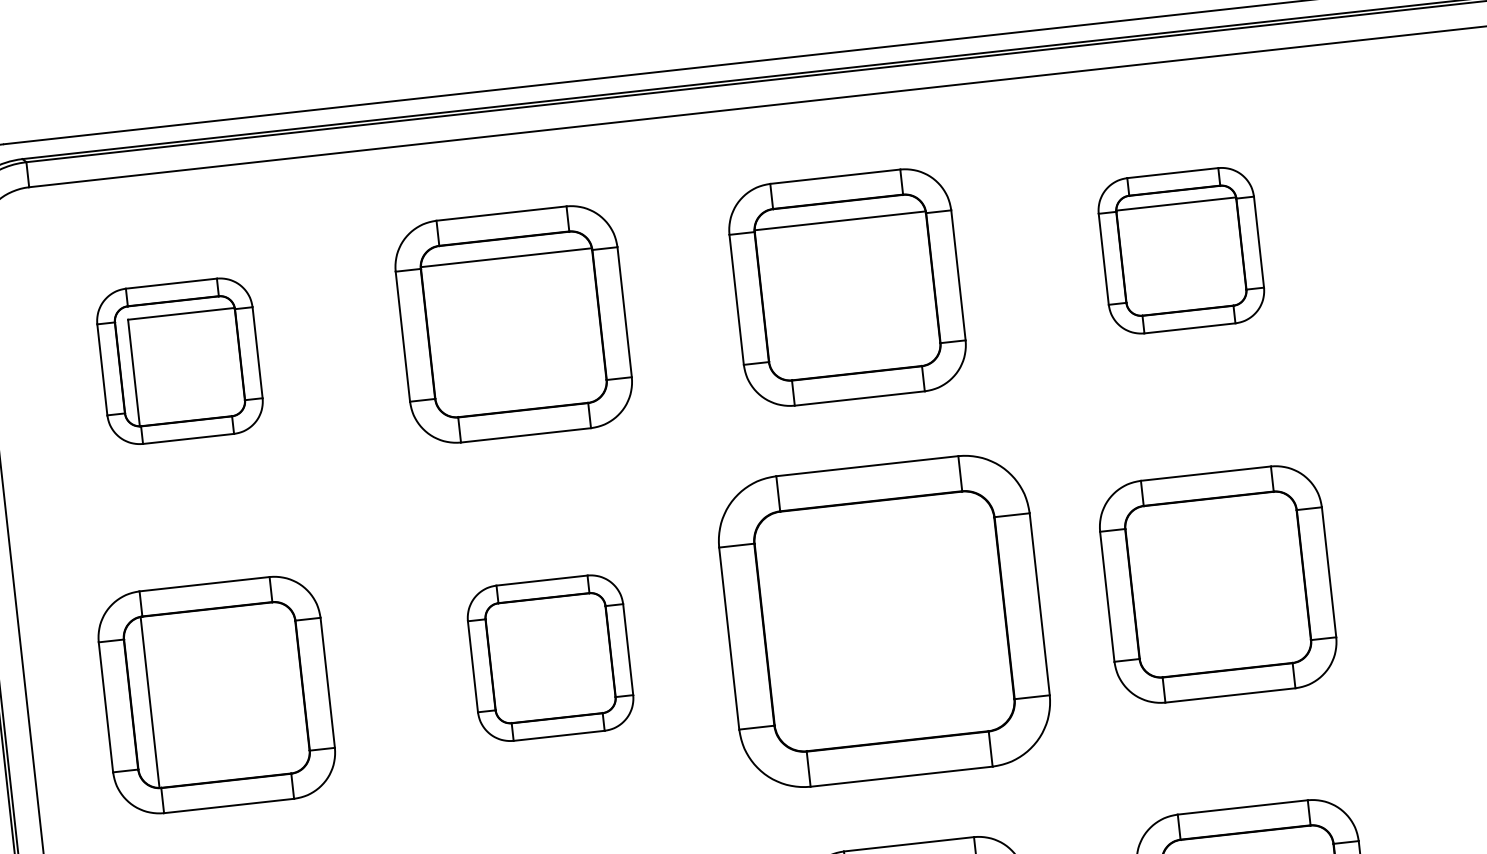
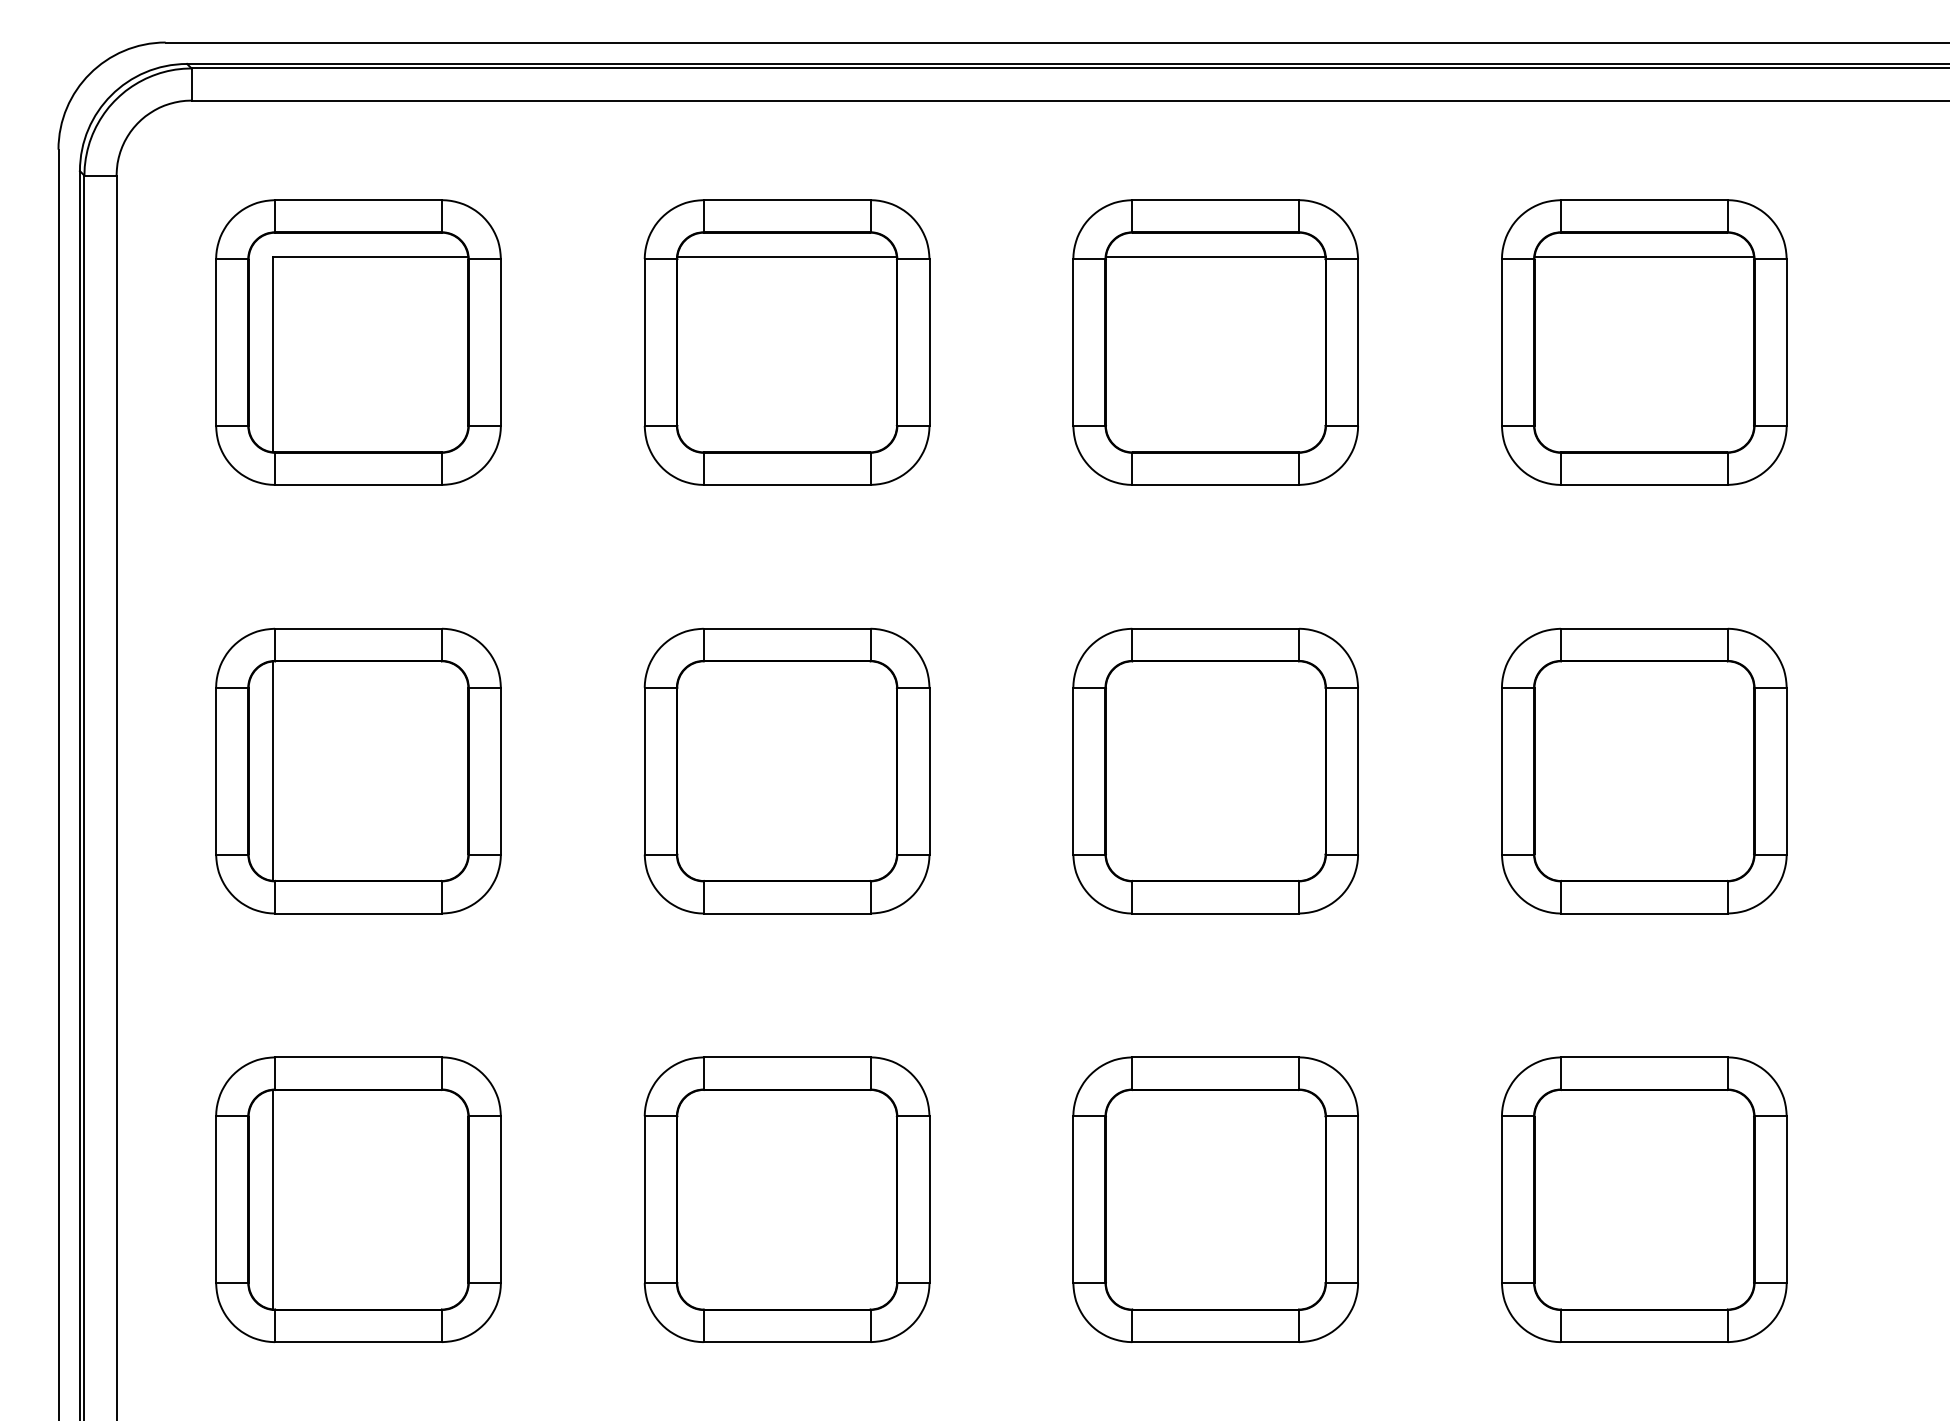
part: (1181, 250) -> (1644, 342), size x1.43
part: (179, 361) -> (358, 342), size x1.43
part: (884, 620) -> (1215, 770), size x0.71
part: (550, 657) -> (786, 770), size x1.43

